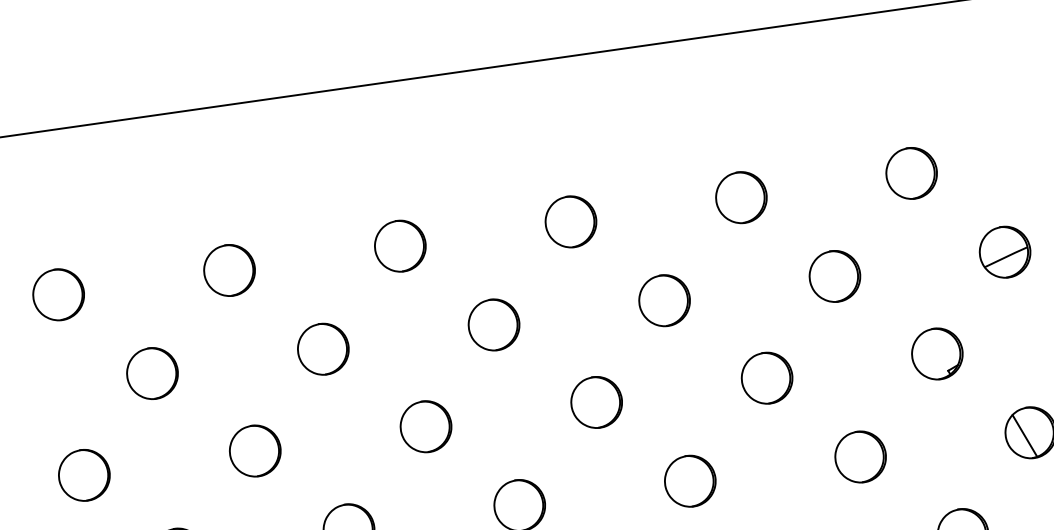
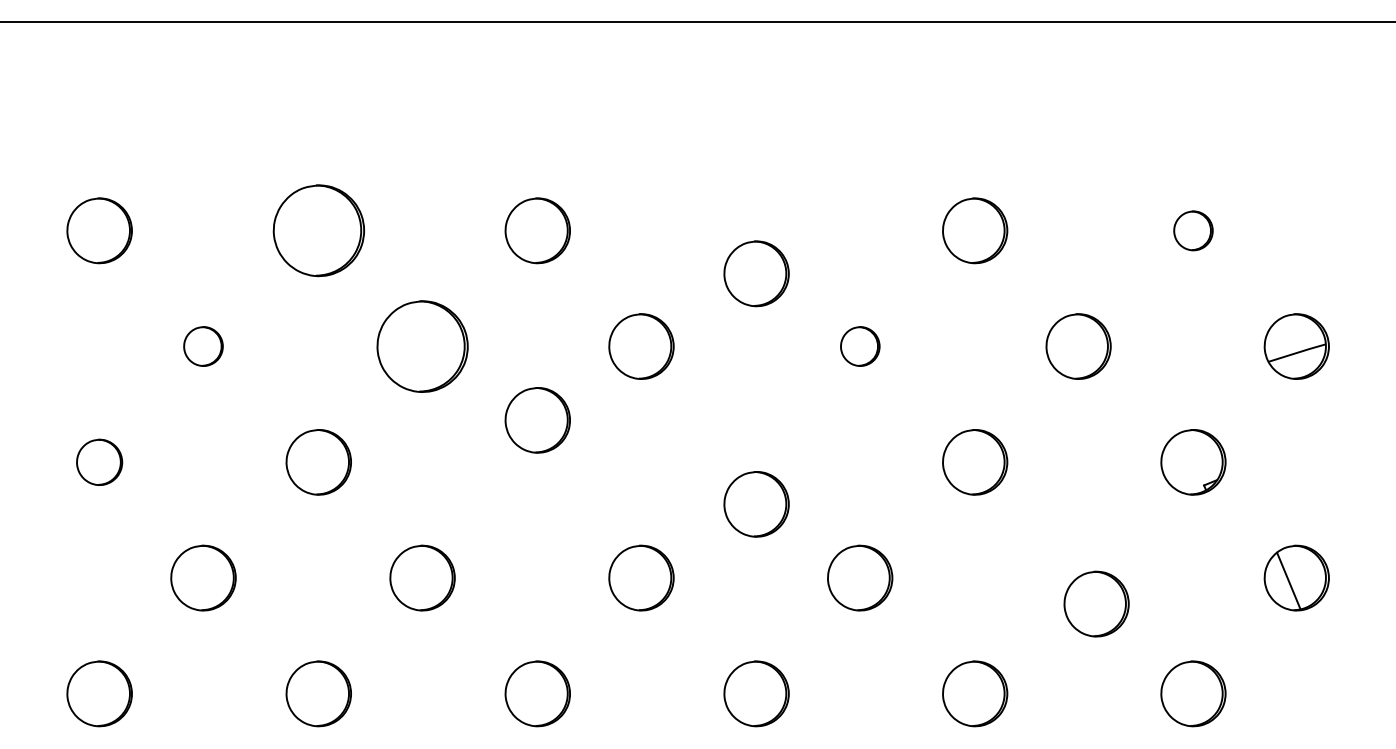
part: (911, 173) -> (1193, 230), size x0.6
part: (570, 221) -> (756, 273), moved
part: (229, 270) -> (318, 230), size x1.4
part: (664, 300) -> (860, 346), size x0.6
part: (323, 349) -> (422, 346), size x1.4
part: (152, 373) -> (203, 346), size x0.6
part: (596, 402) -> (756, 504), moved
part: (425, 426) -> (537, 420), moved
part: (860, 456) -> (1096, 603), moved
part: (84, 475) -> (99, 462), size x0.7

